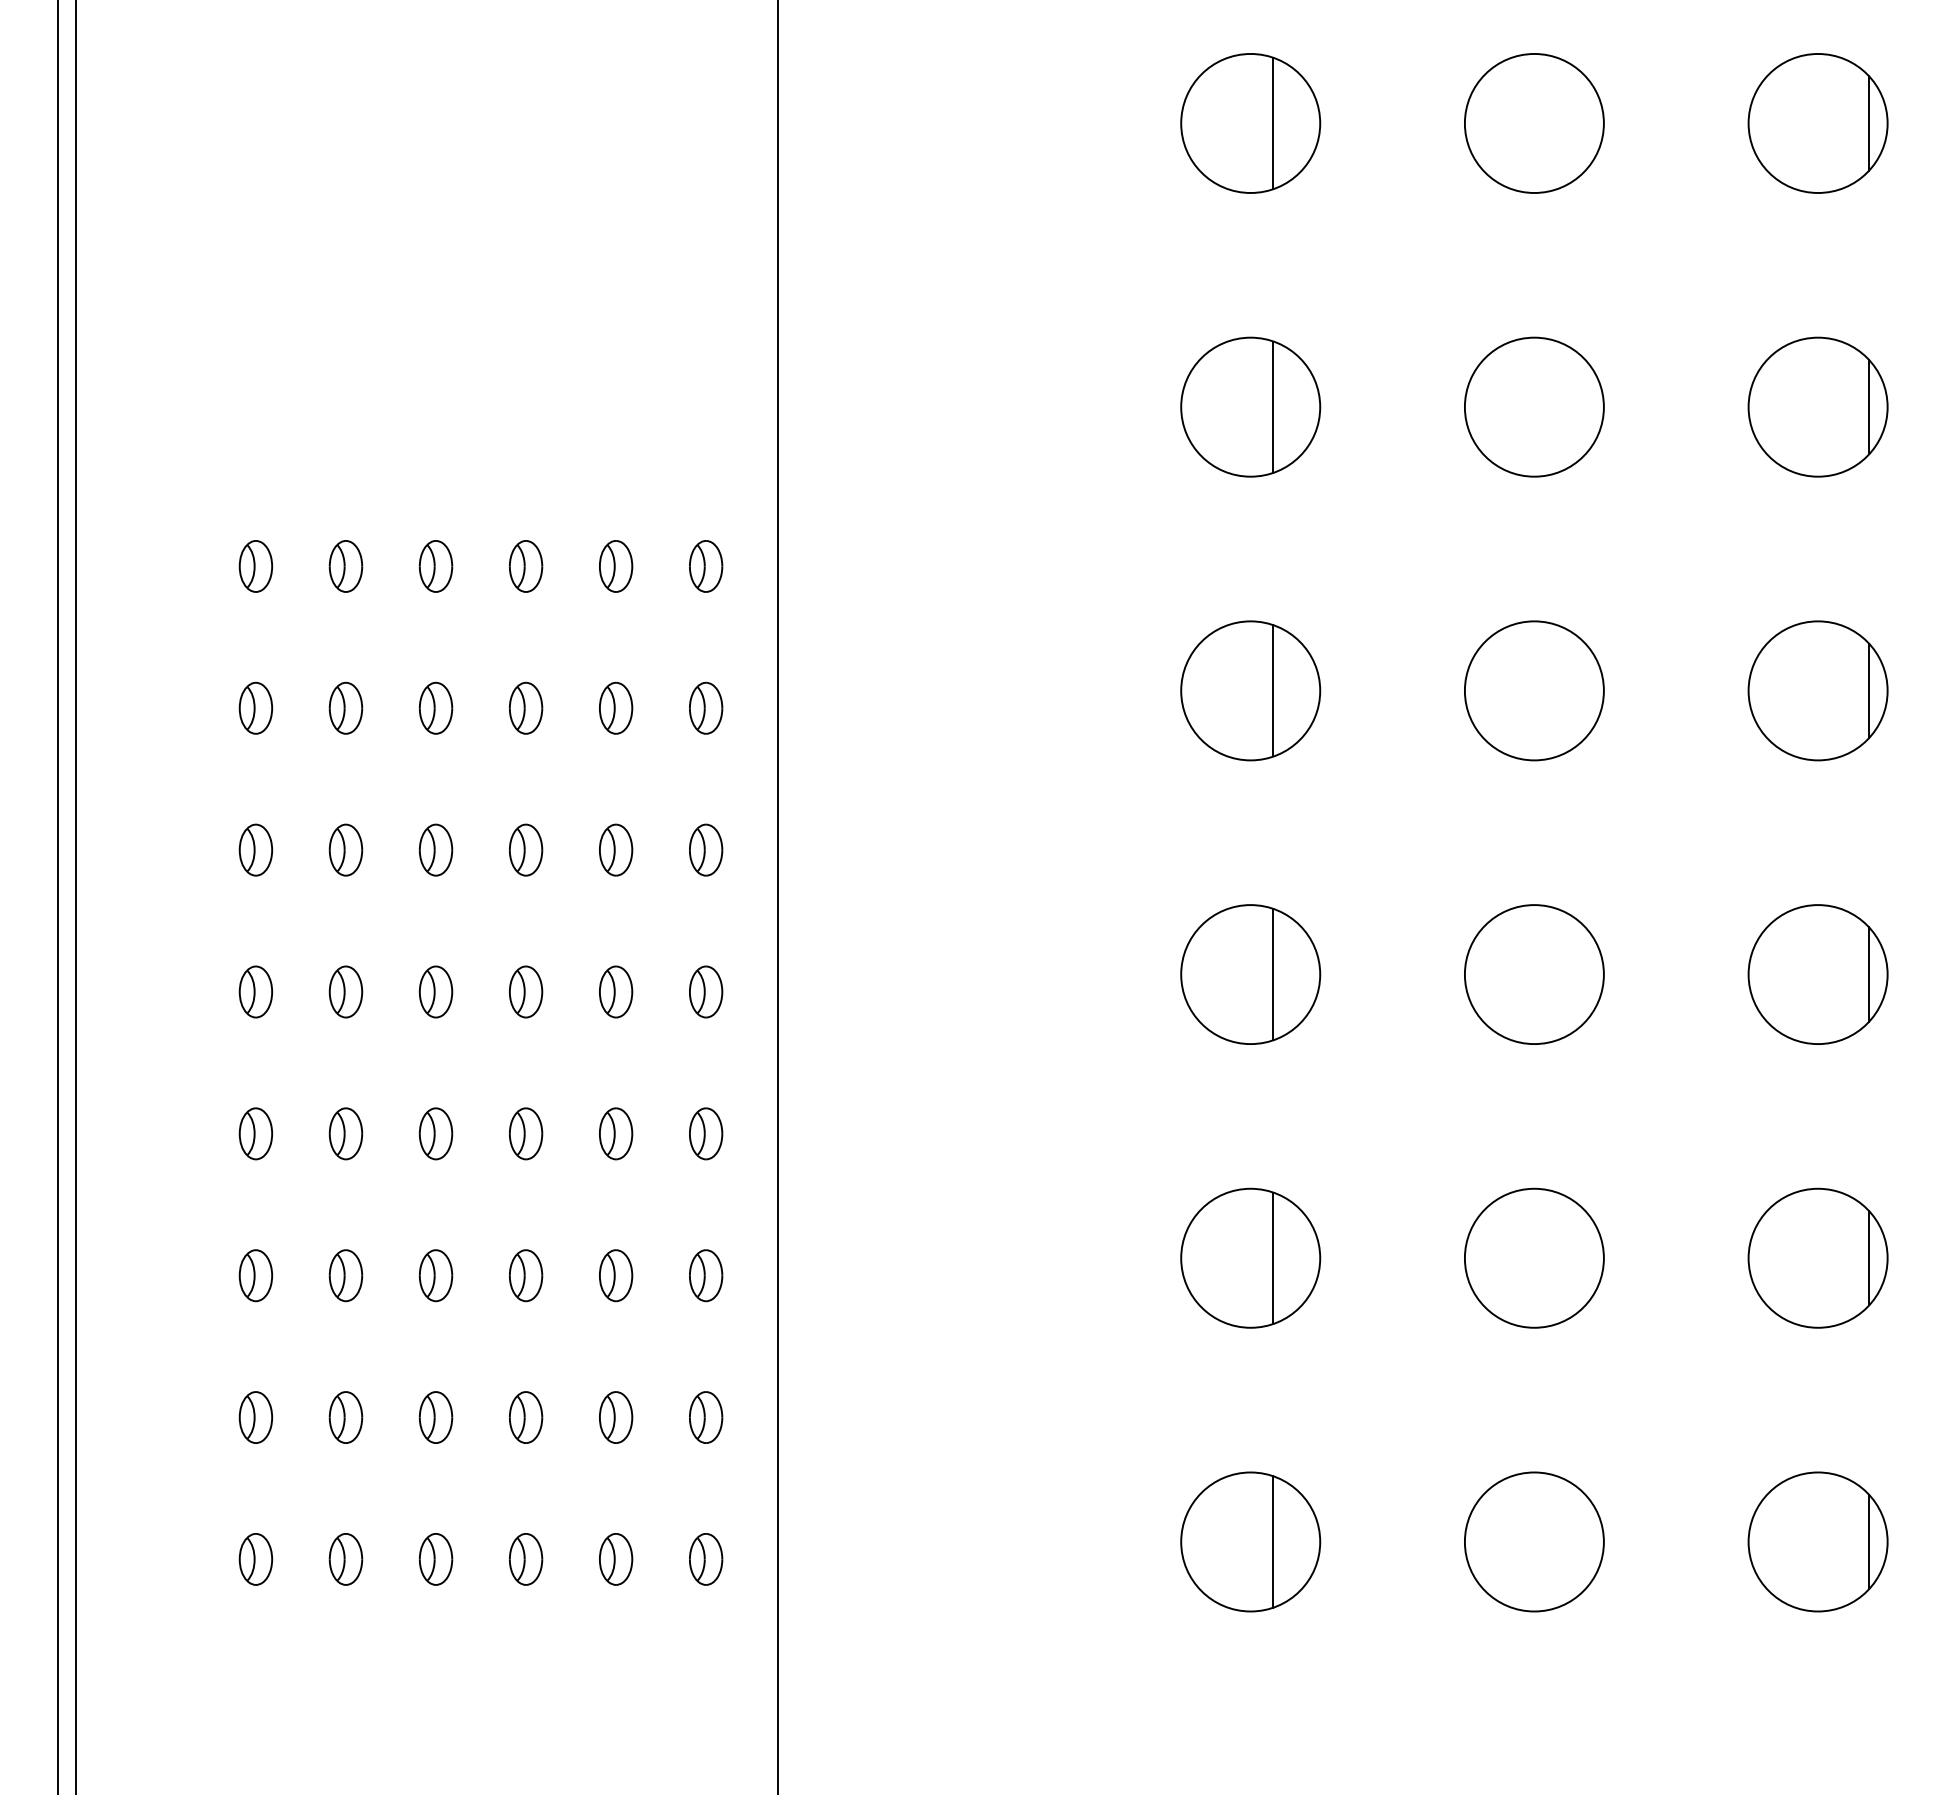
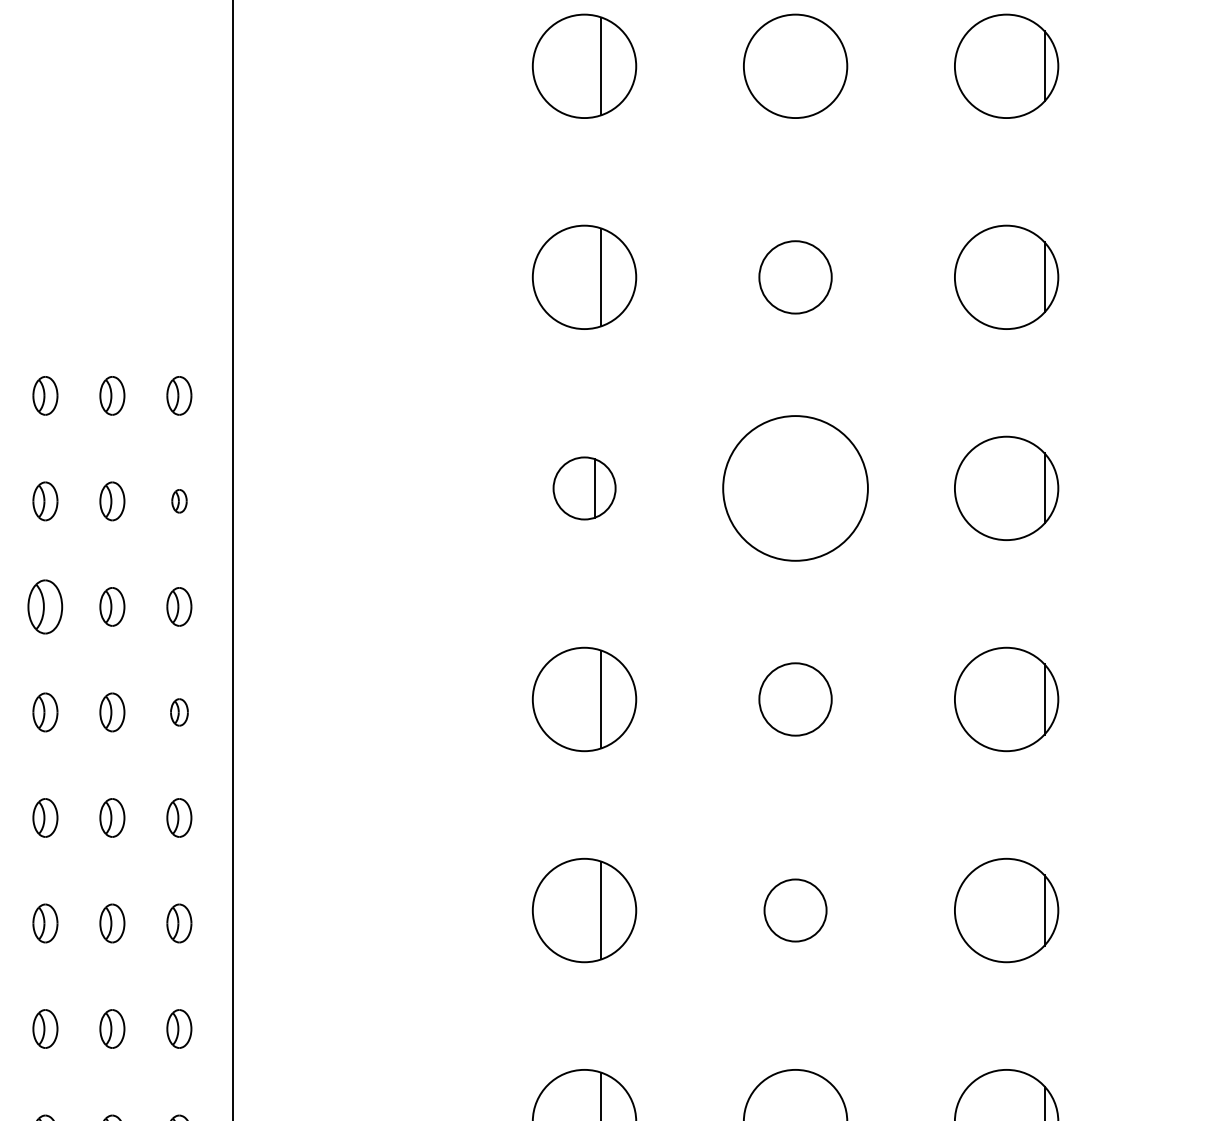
circle: (1533, 406) -> (794, 276), size x0.7
part: (1250, 690) -> (584, 488), size x0.6
circle: (1533, 690) -> (794, 488), size x1.4
part: (706, 707) -> (179, 500), size x0.6
part: (526, 849) -> (45, 606), size x1.4
circle: (1533, 974) -> (794, 699), size x0.7
part: (706, 991) -> (179, 712), size x0.7
circle: (1533, 1257) -> (794, 909), size x0.6

